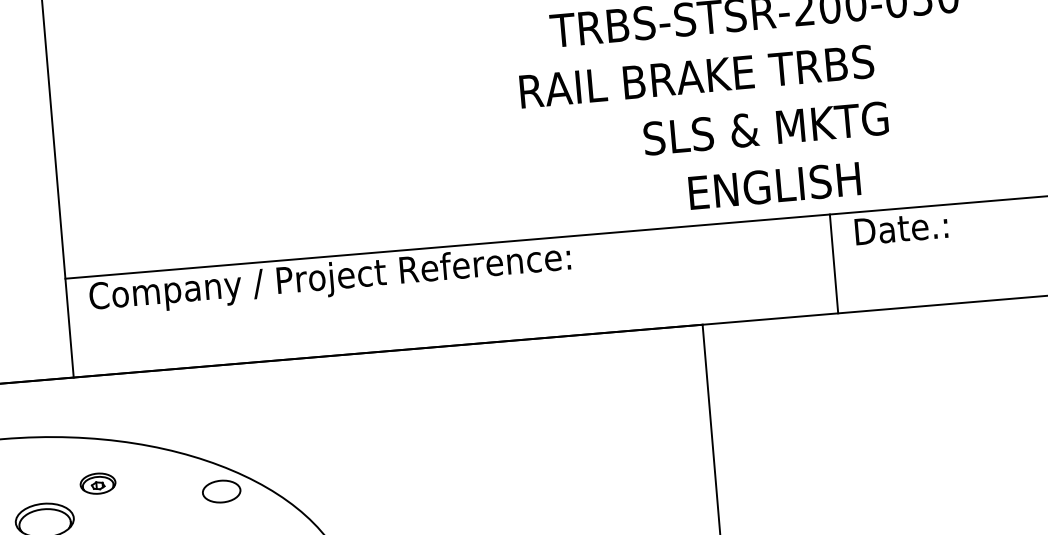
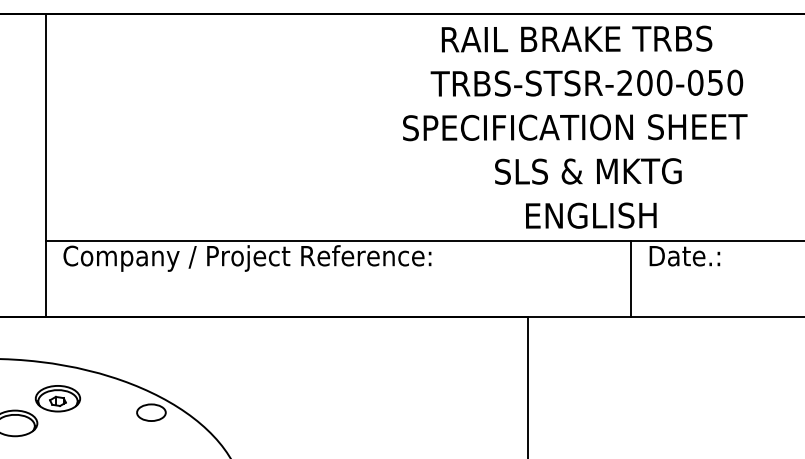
text: (744, 72) -> (575, 127), RAIL BRAKE TRBS -> SPECIFICATION SHEET
part: (97, 483) -> (57, 398), size x1.67

